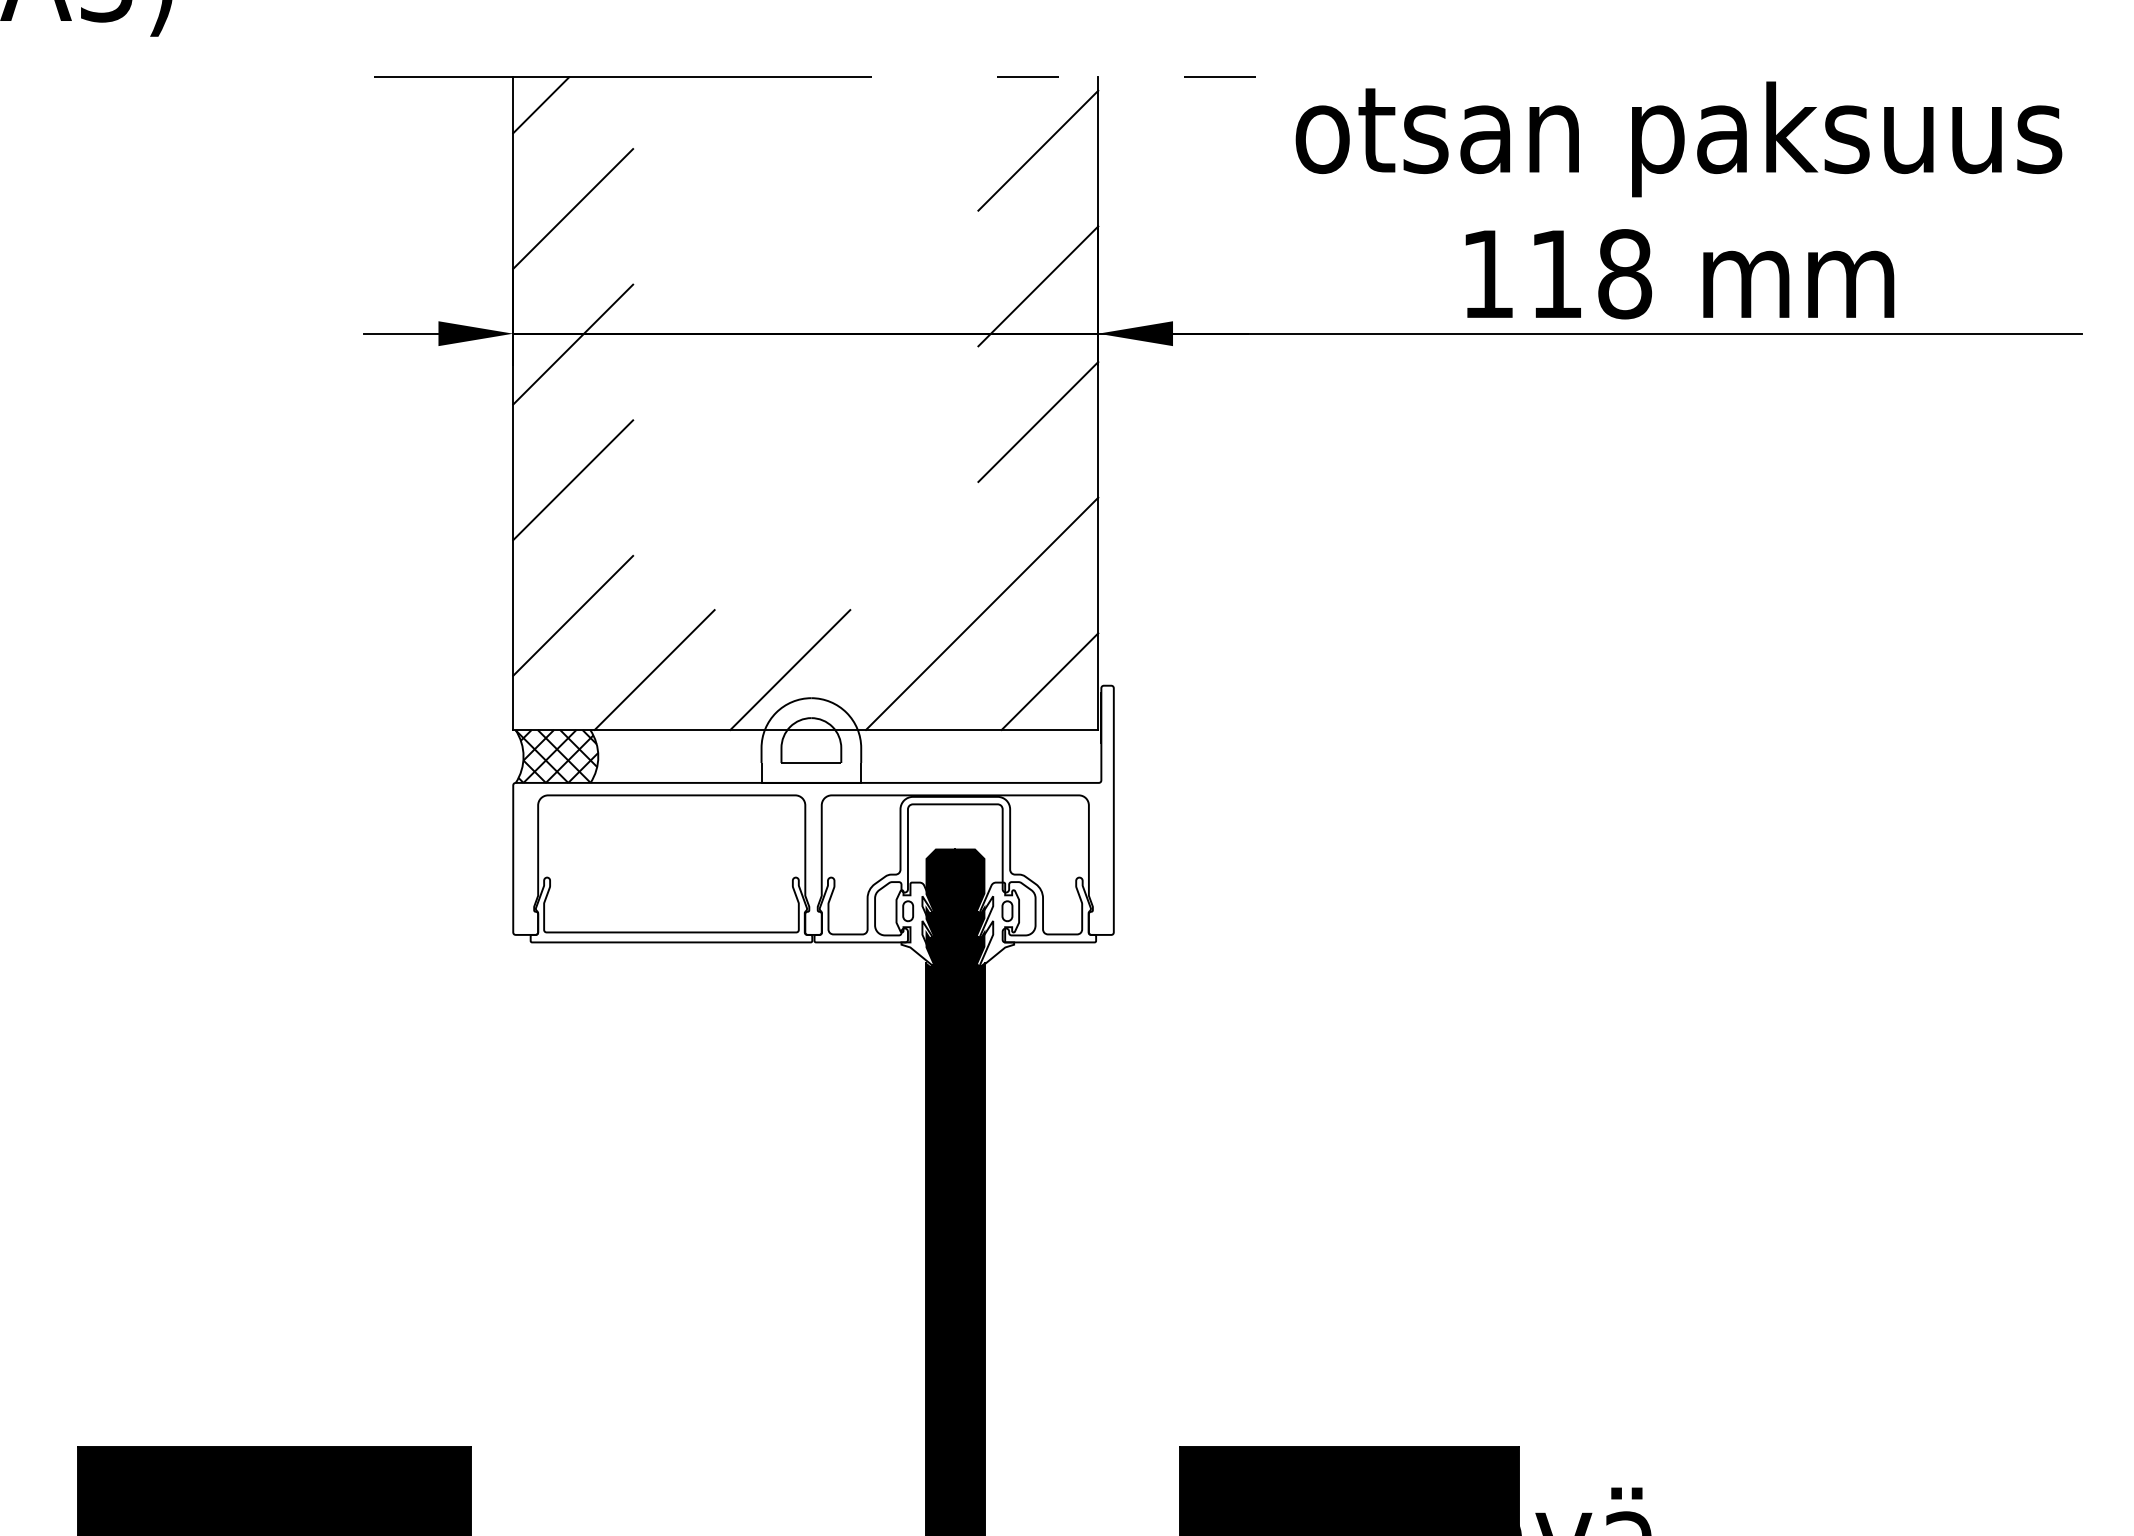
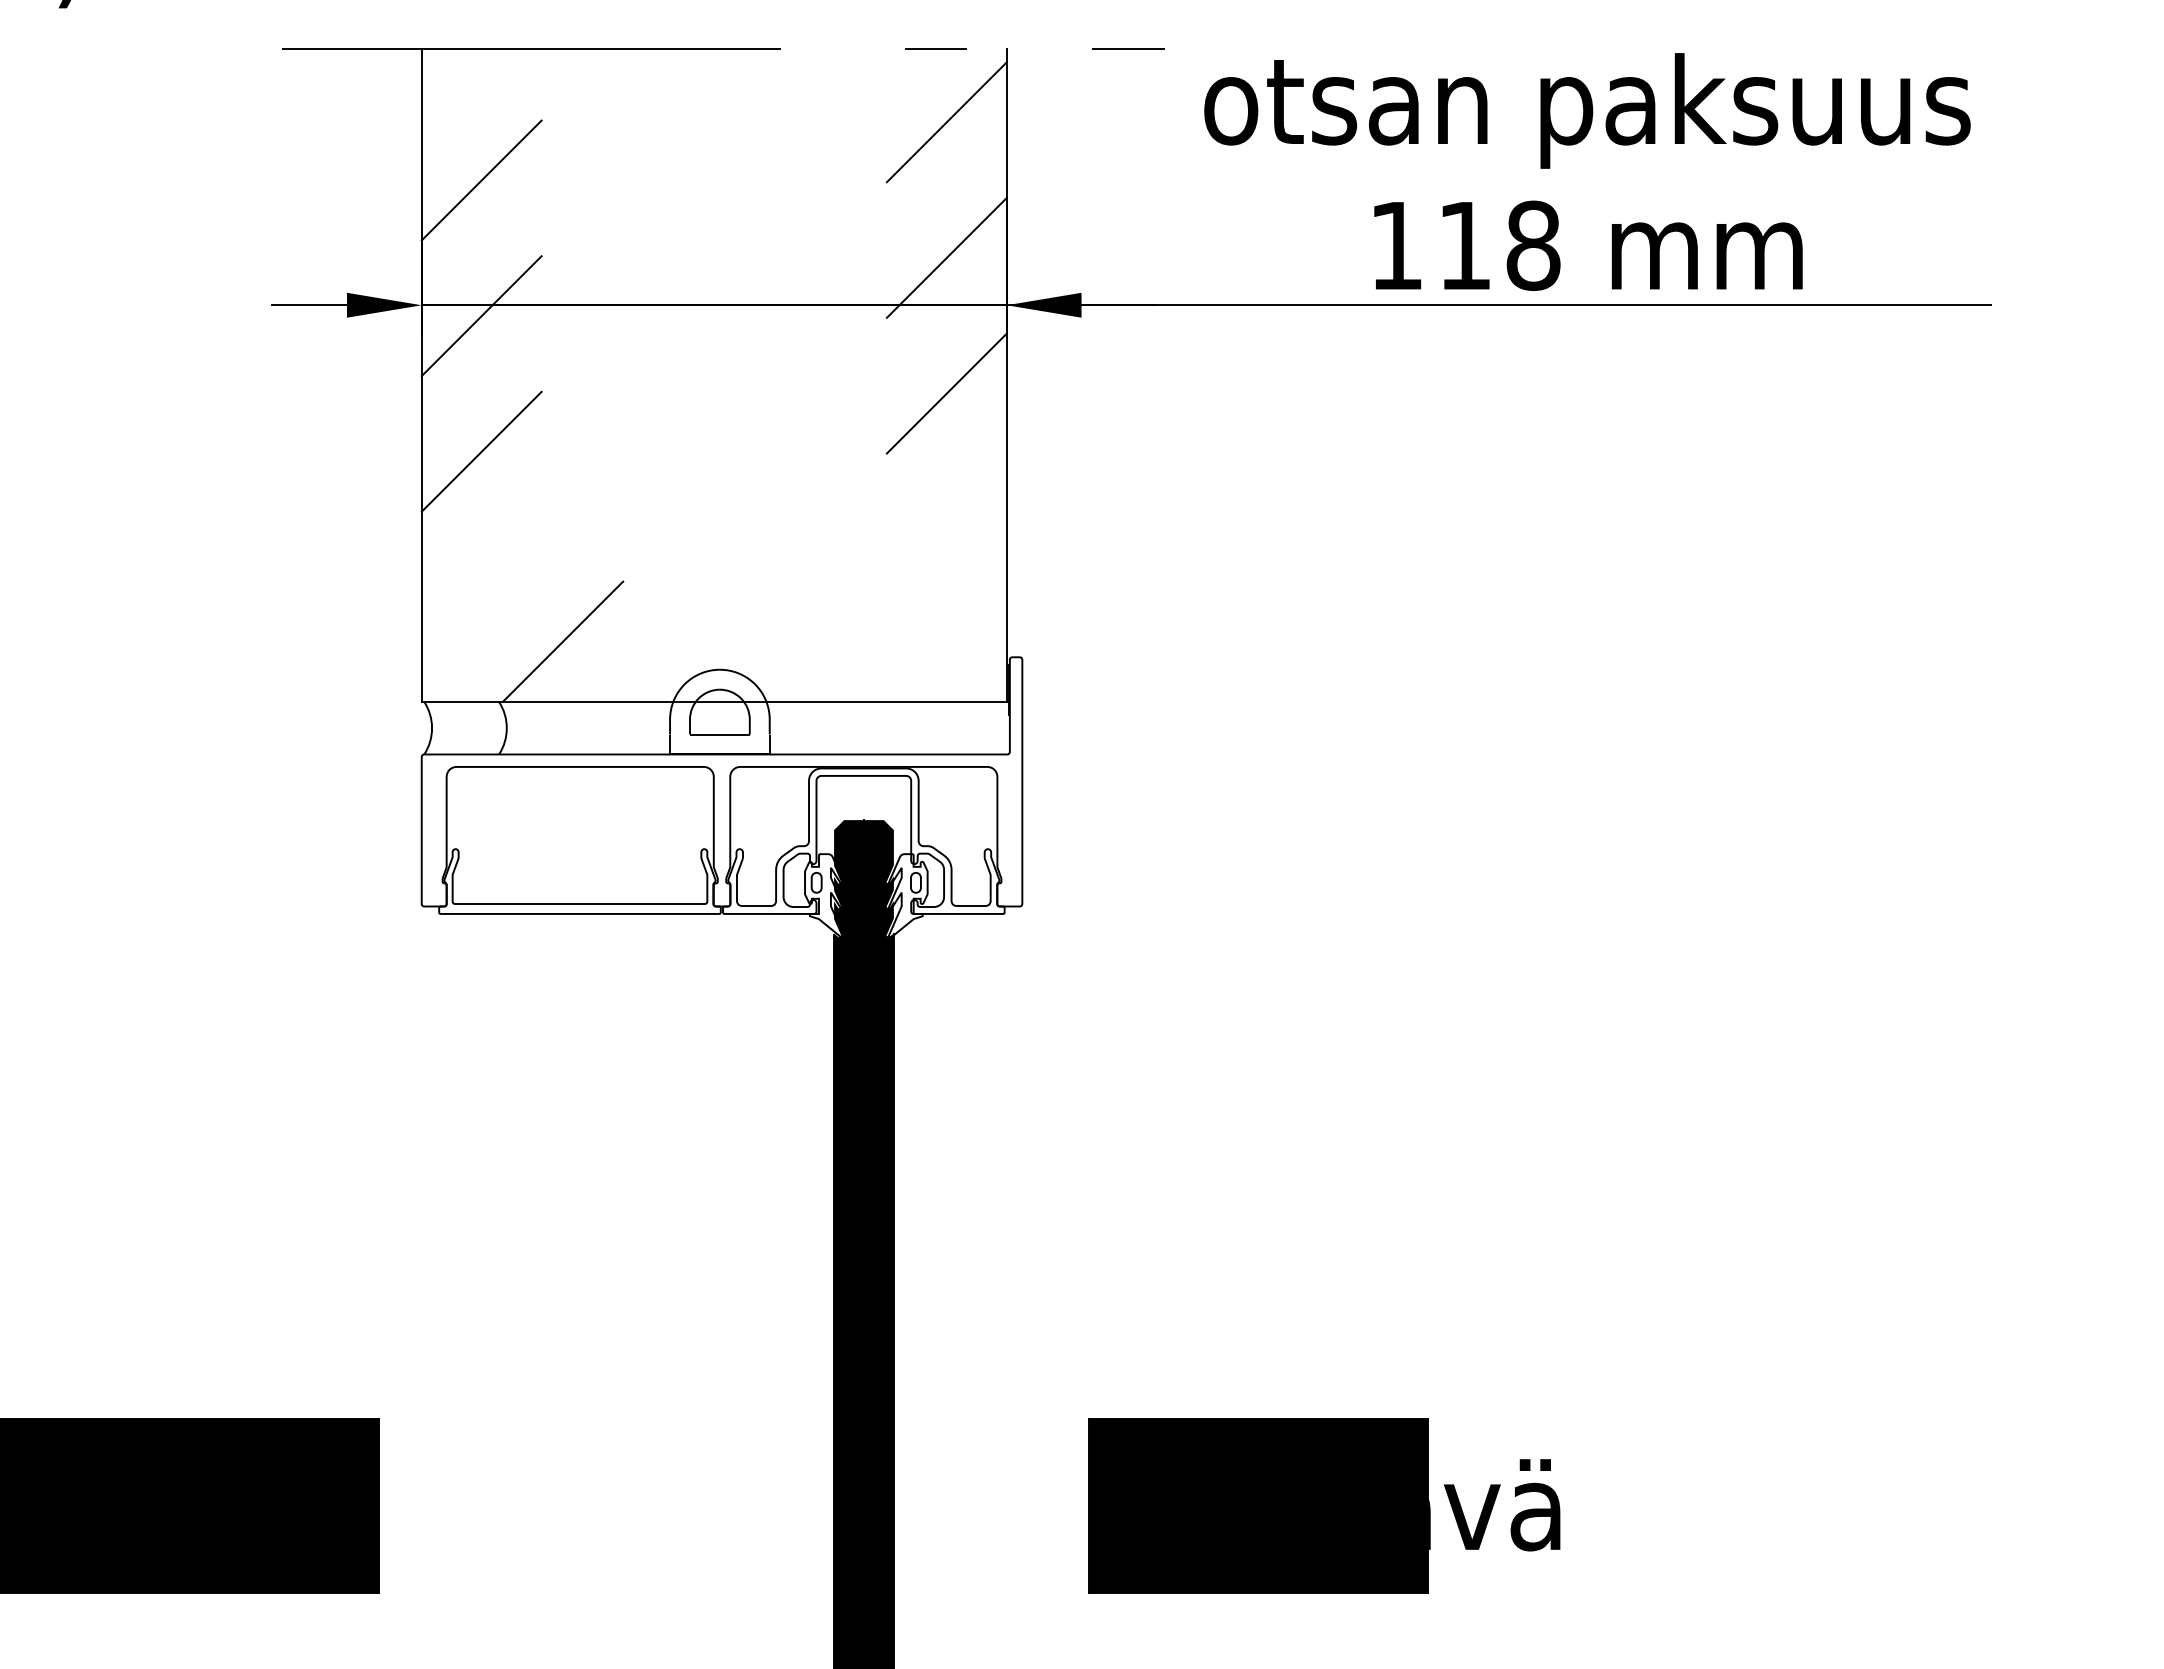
line: (540, 104) -> (449, 76), removed
line: (981, 613) -> (890, 585), removed
line: (572, 615) -> (481, 587), removed
line: (789, 669) -> (698, 641), removed
line: (1049, 680) -> (958, 652), removed
hatch: (556, 755) -> (465, 727), removed

